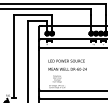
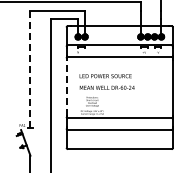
line: (13, 56) -> (30, 69), solid -> dashed
line: (39, 69) -> (66, 87), solid -> dashed

